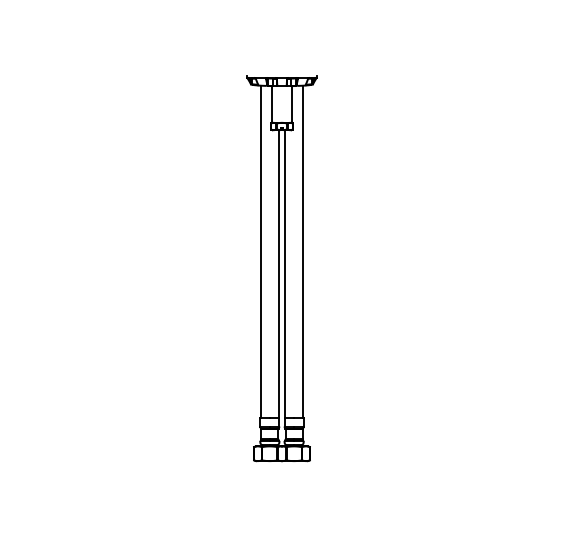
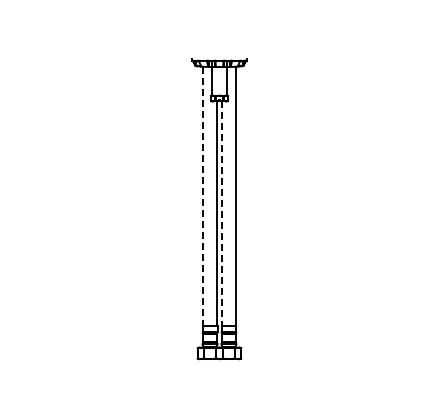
line: (261, 252) -> (203, 196), solid -> dashed
line: (285, 275) -> (222, 214), solid -> dashed

